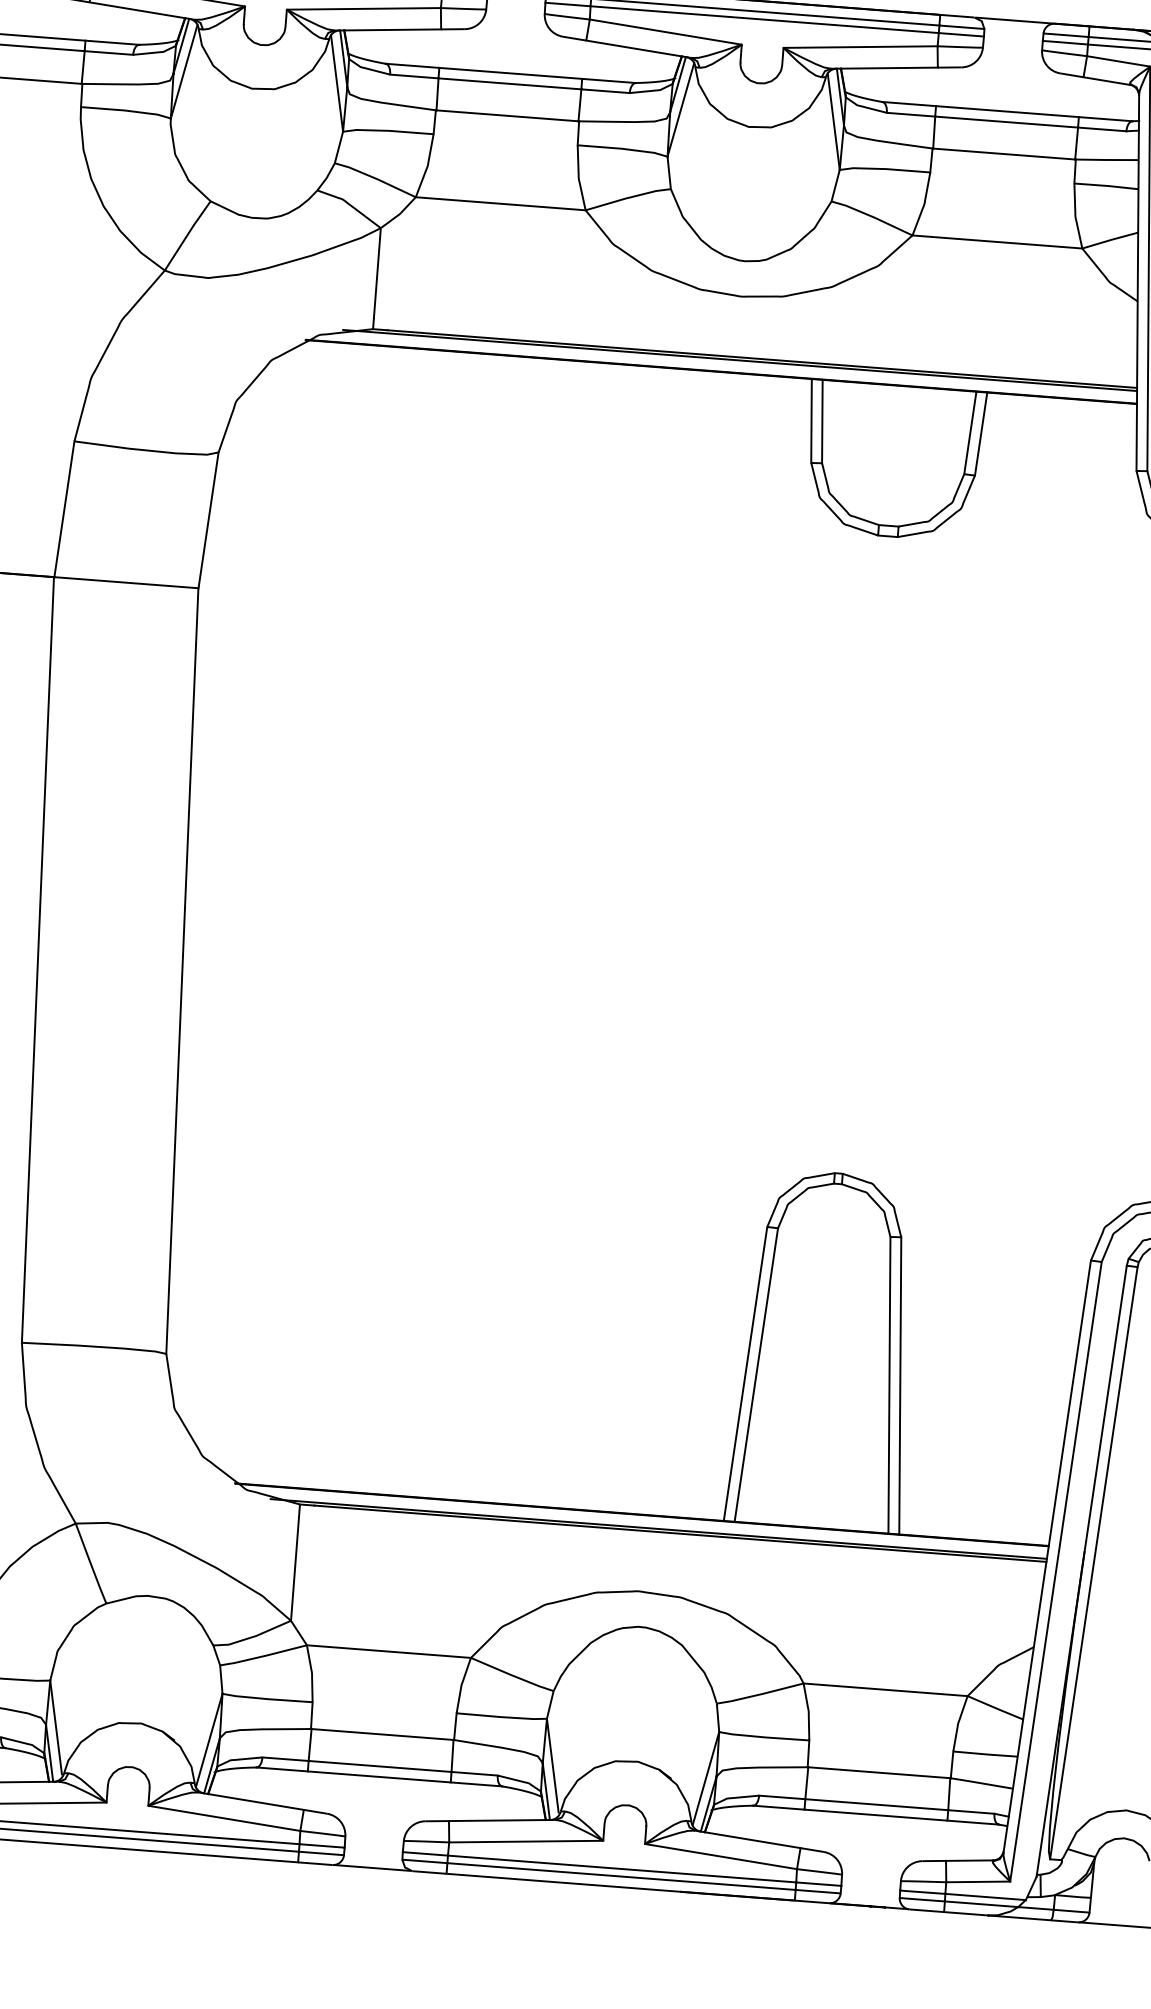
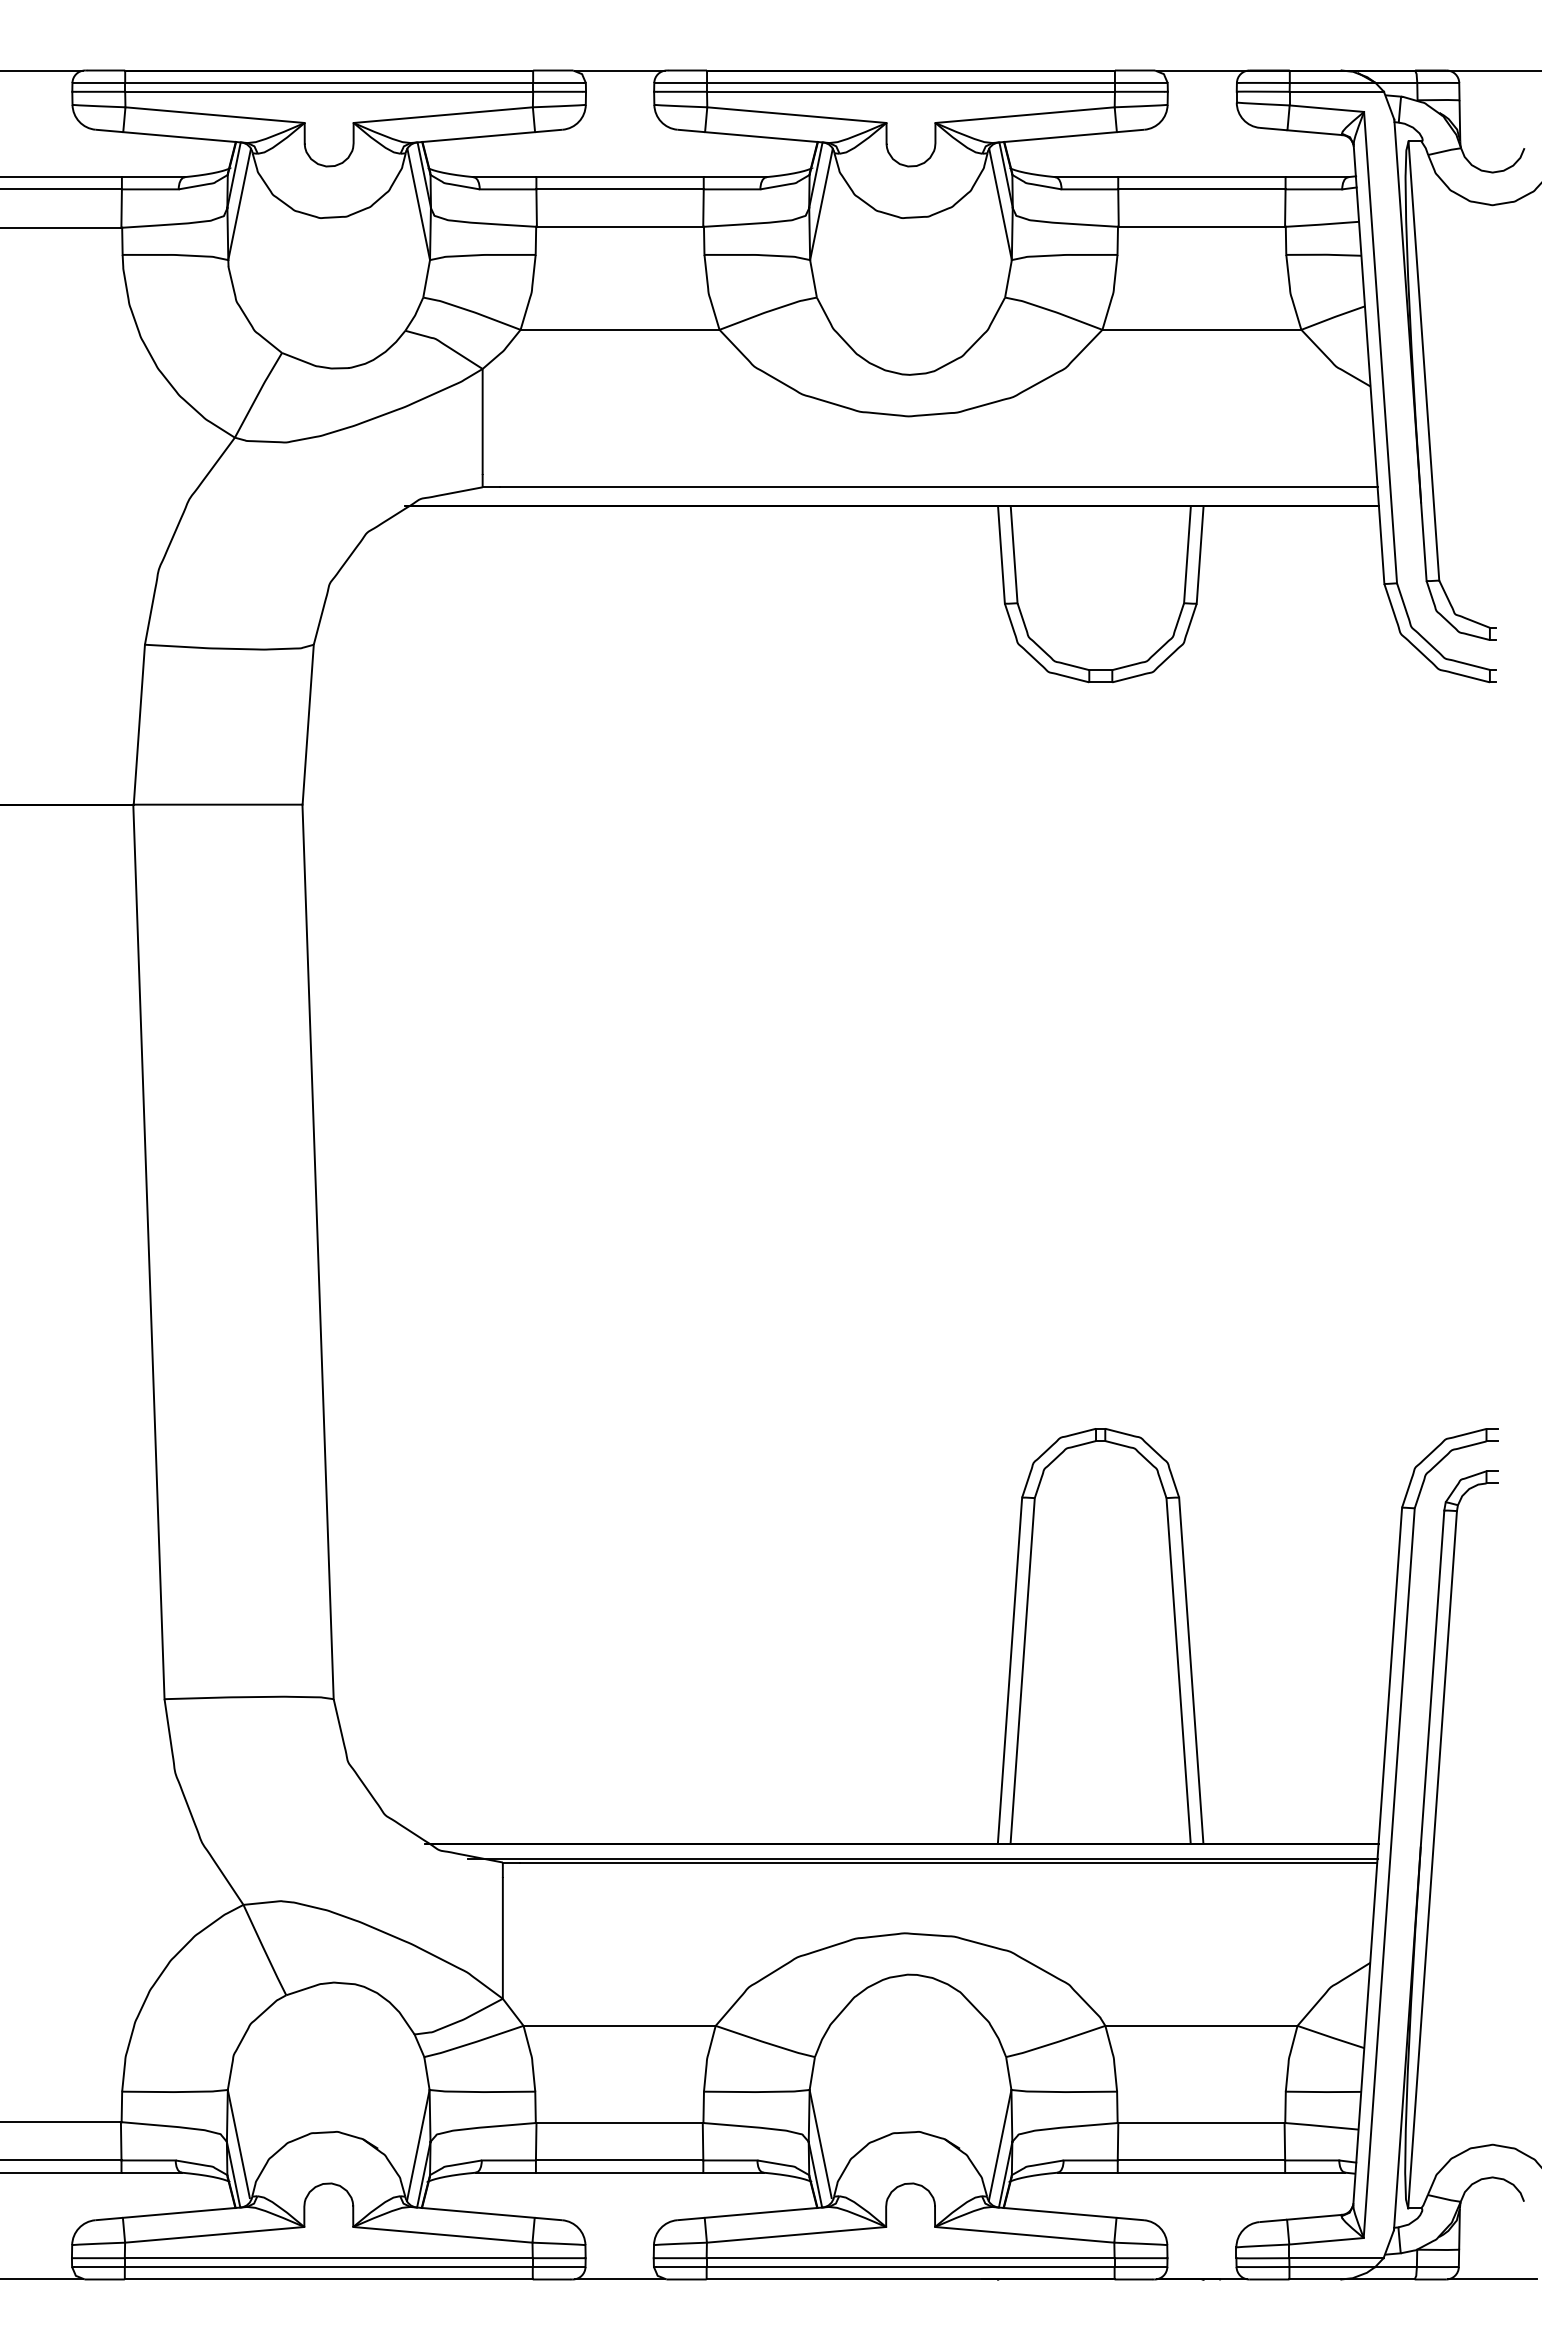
line: (739, 360) -> (912, 490), removed

